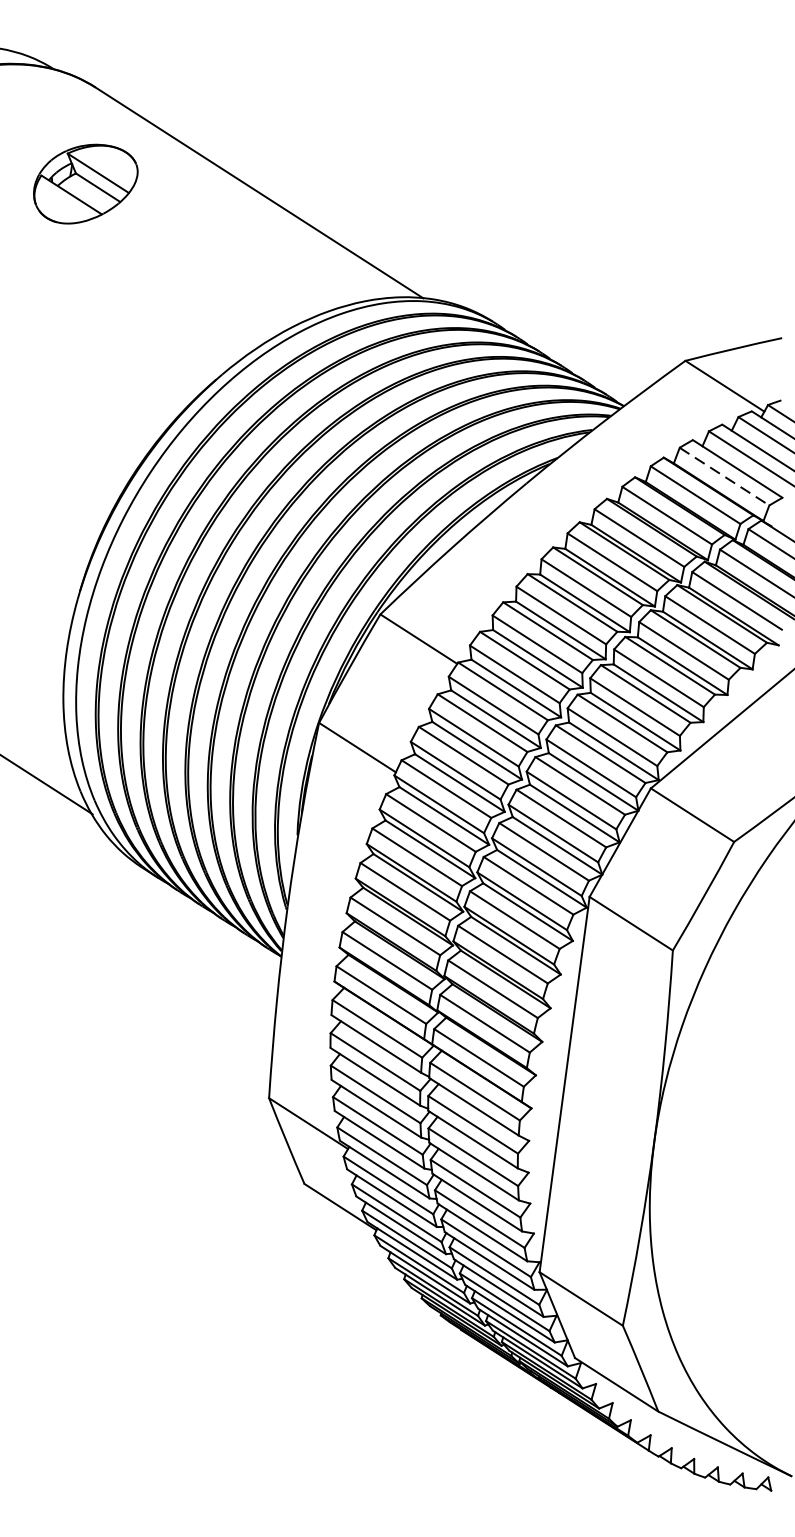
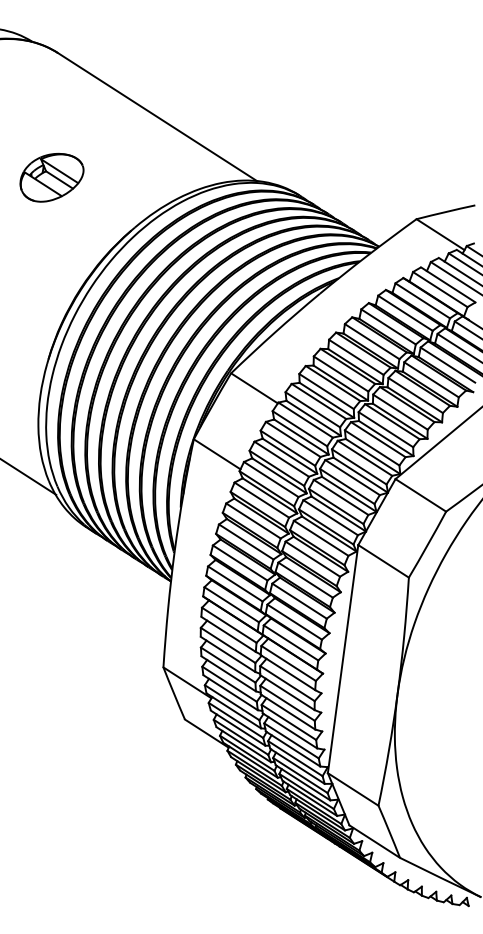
part: (84, 183) -> (51, 177), moved
line: (724, 476) -> (440, 289), dashed -> solid

